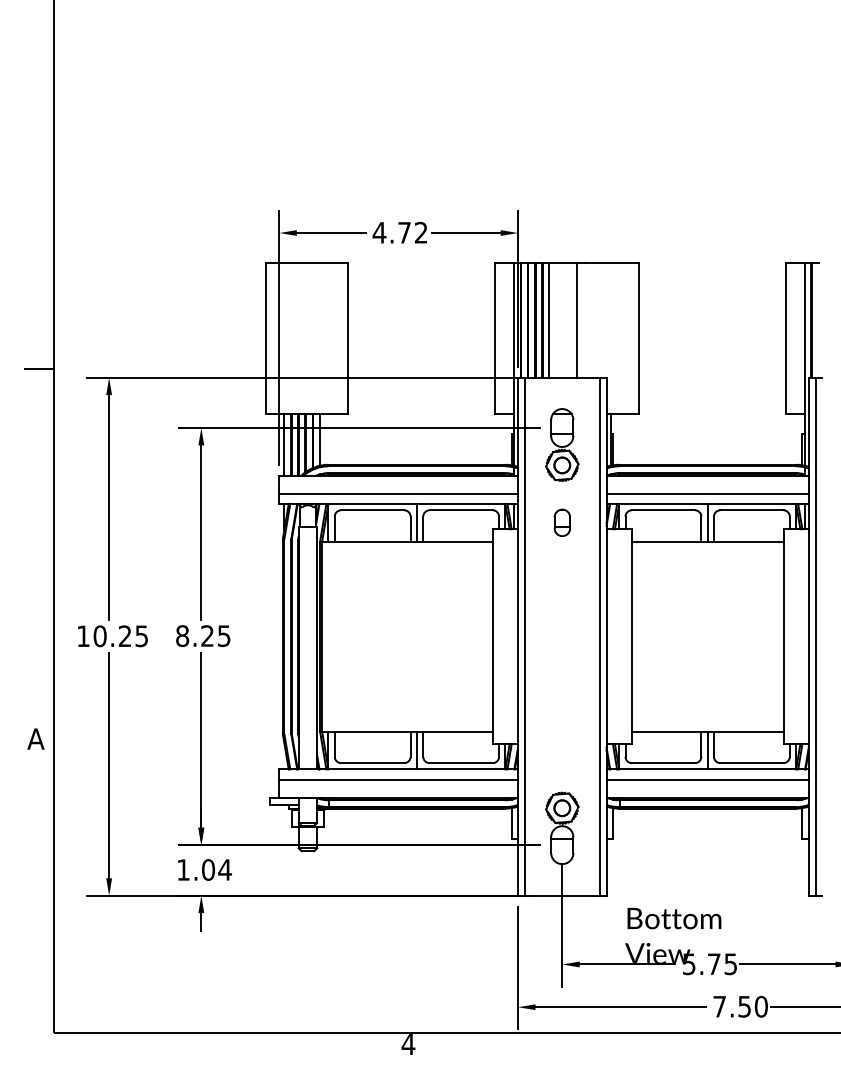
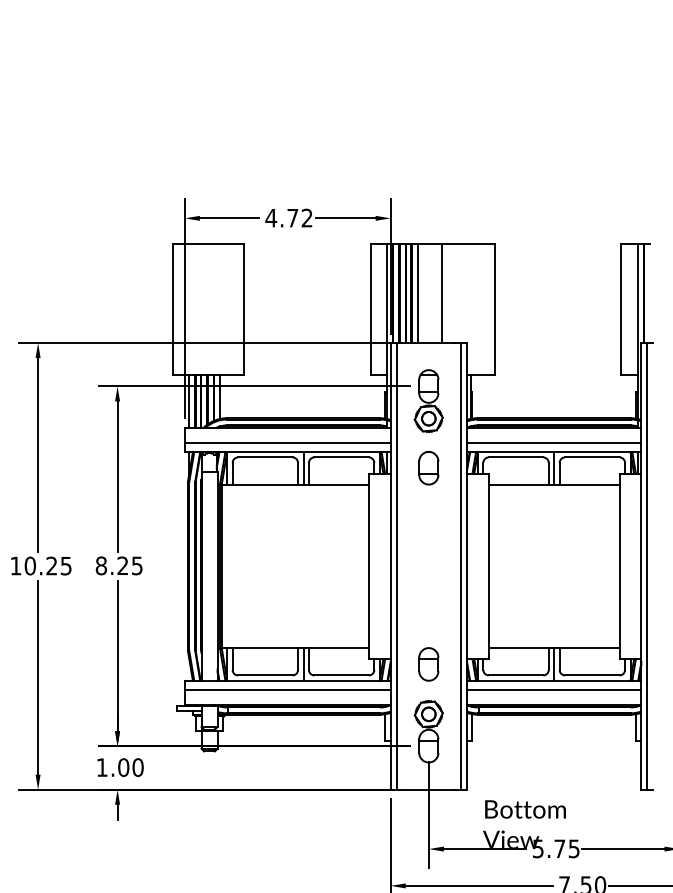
part: (562, 522) -> (429, 467), size x1.43
part: (562, 750) -> (429, 664), added
text: (224, 869) -> (137, 767), 1.04 -> 1.00

